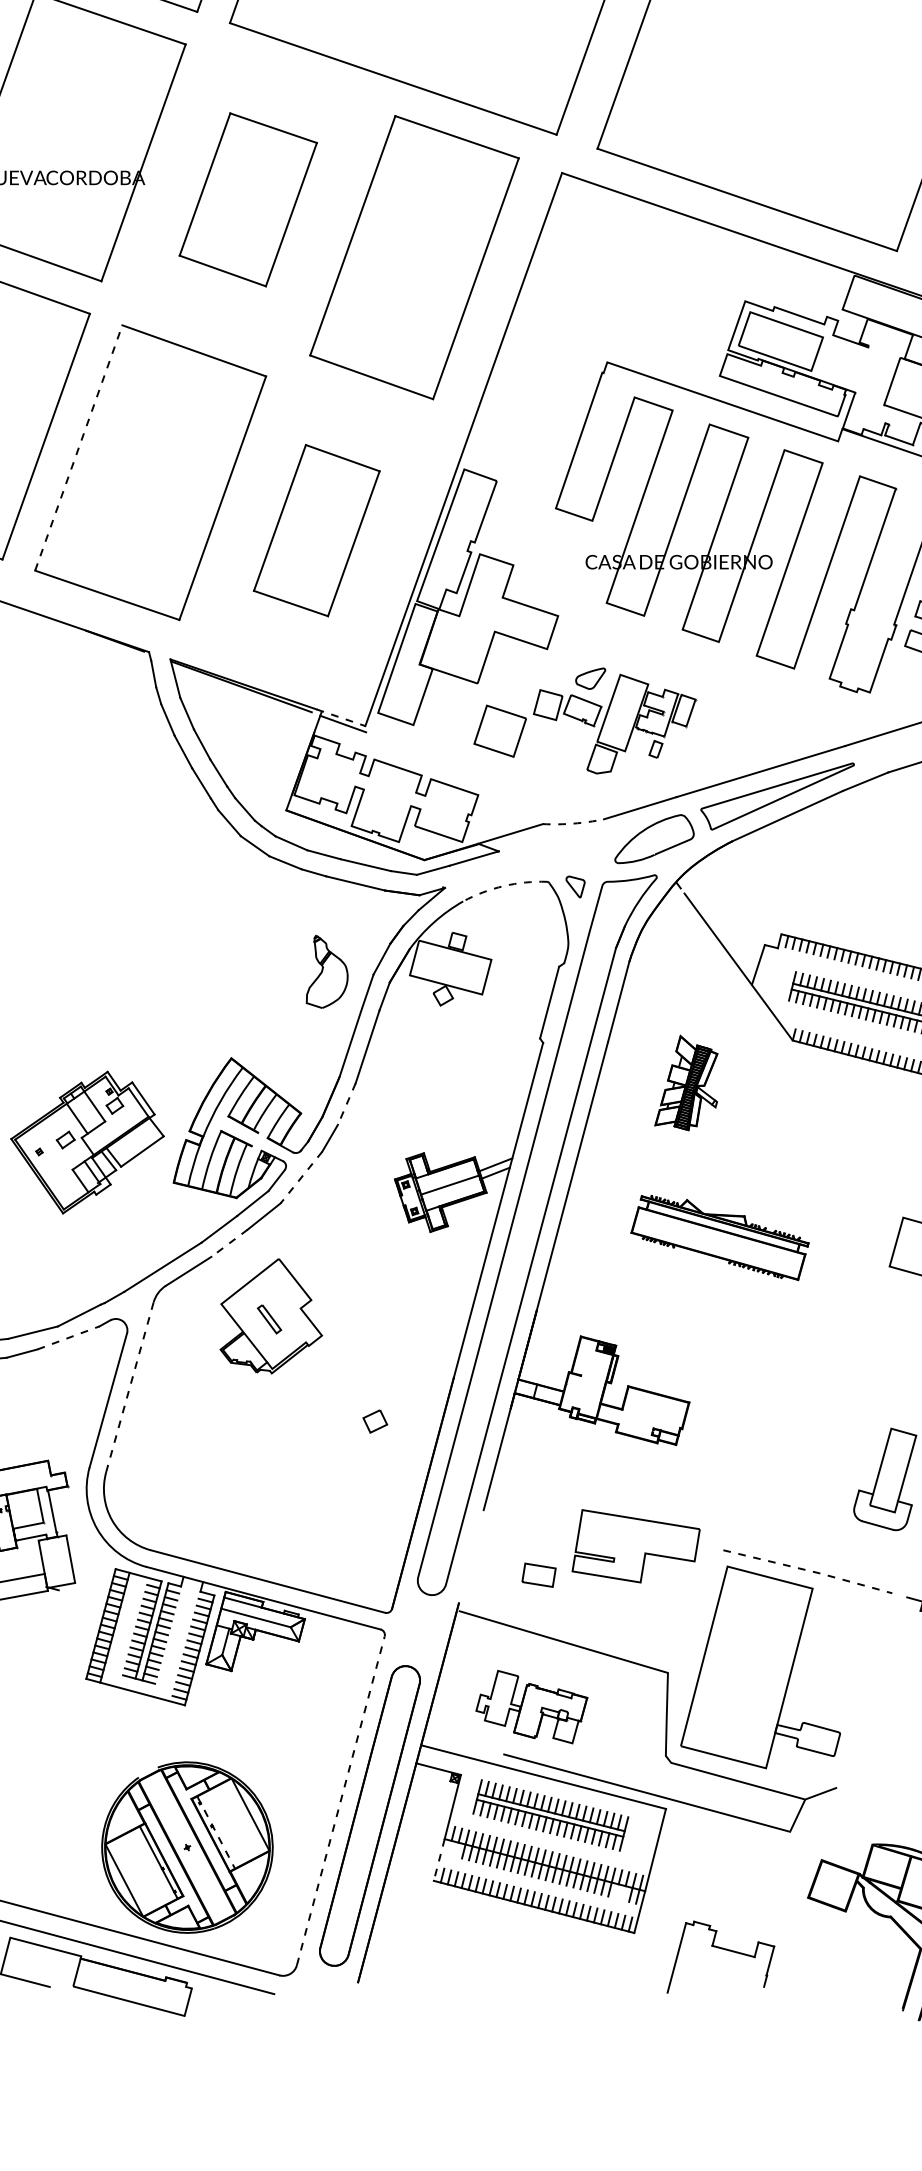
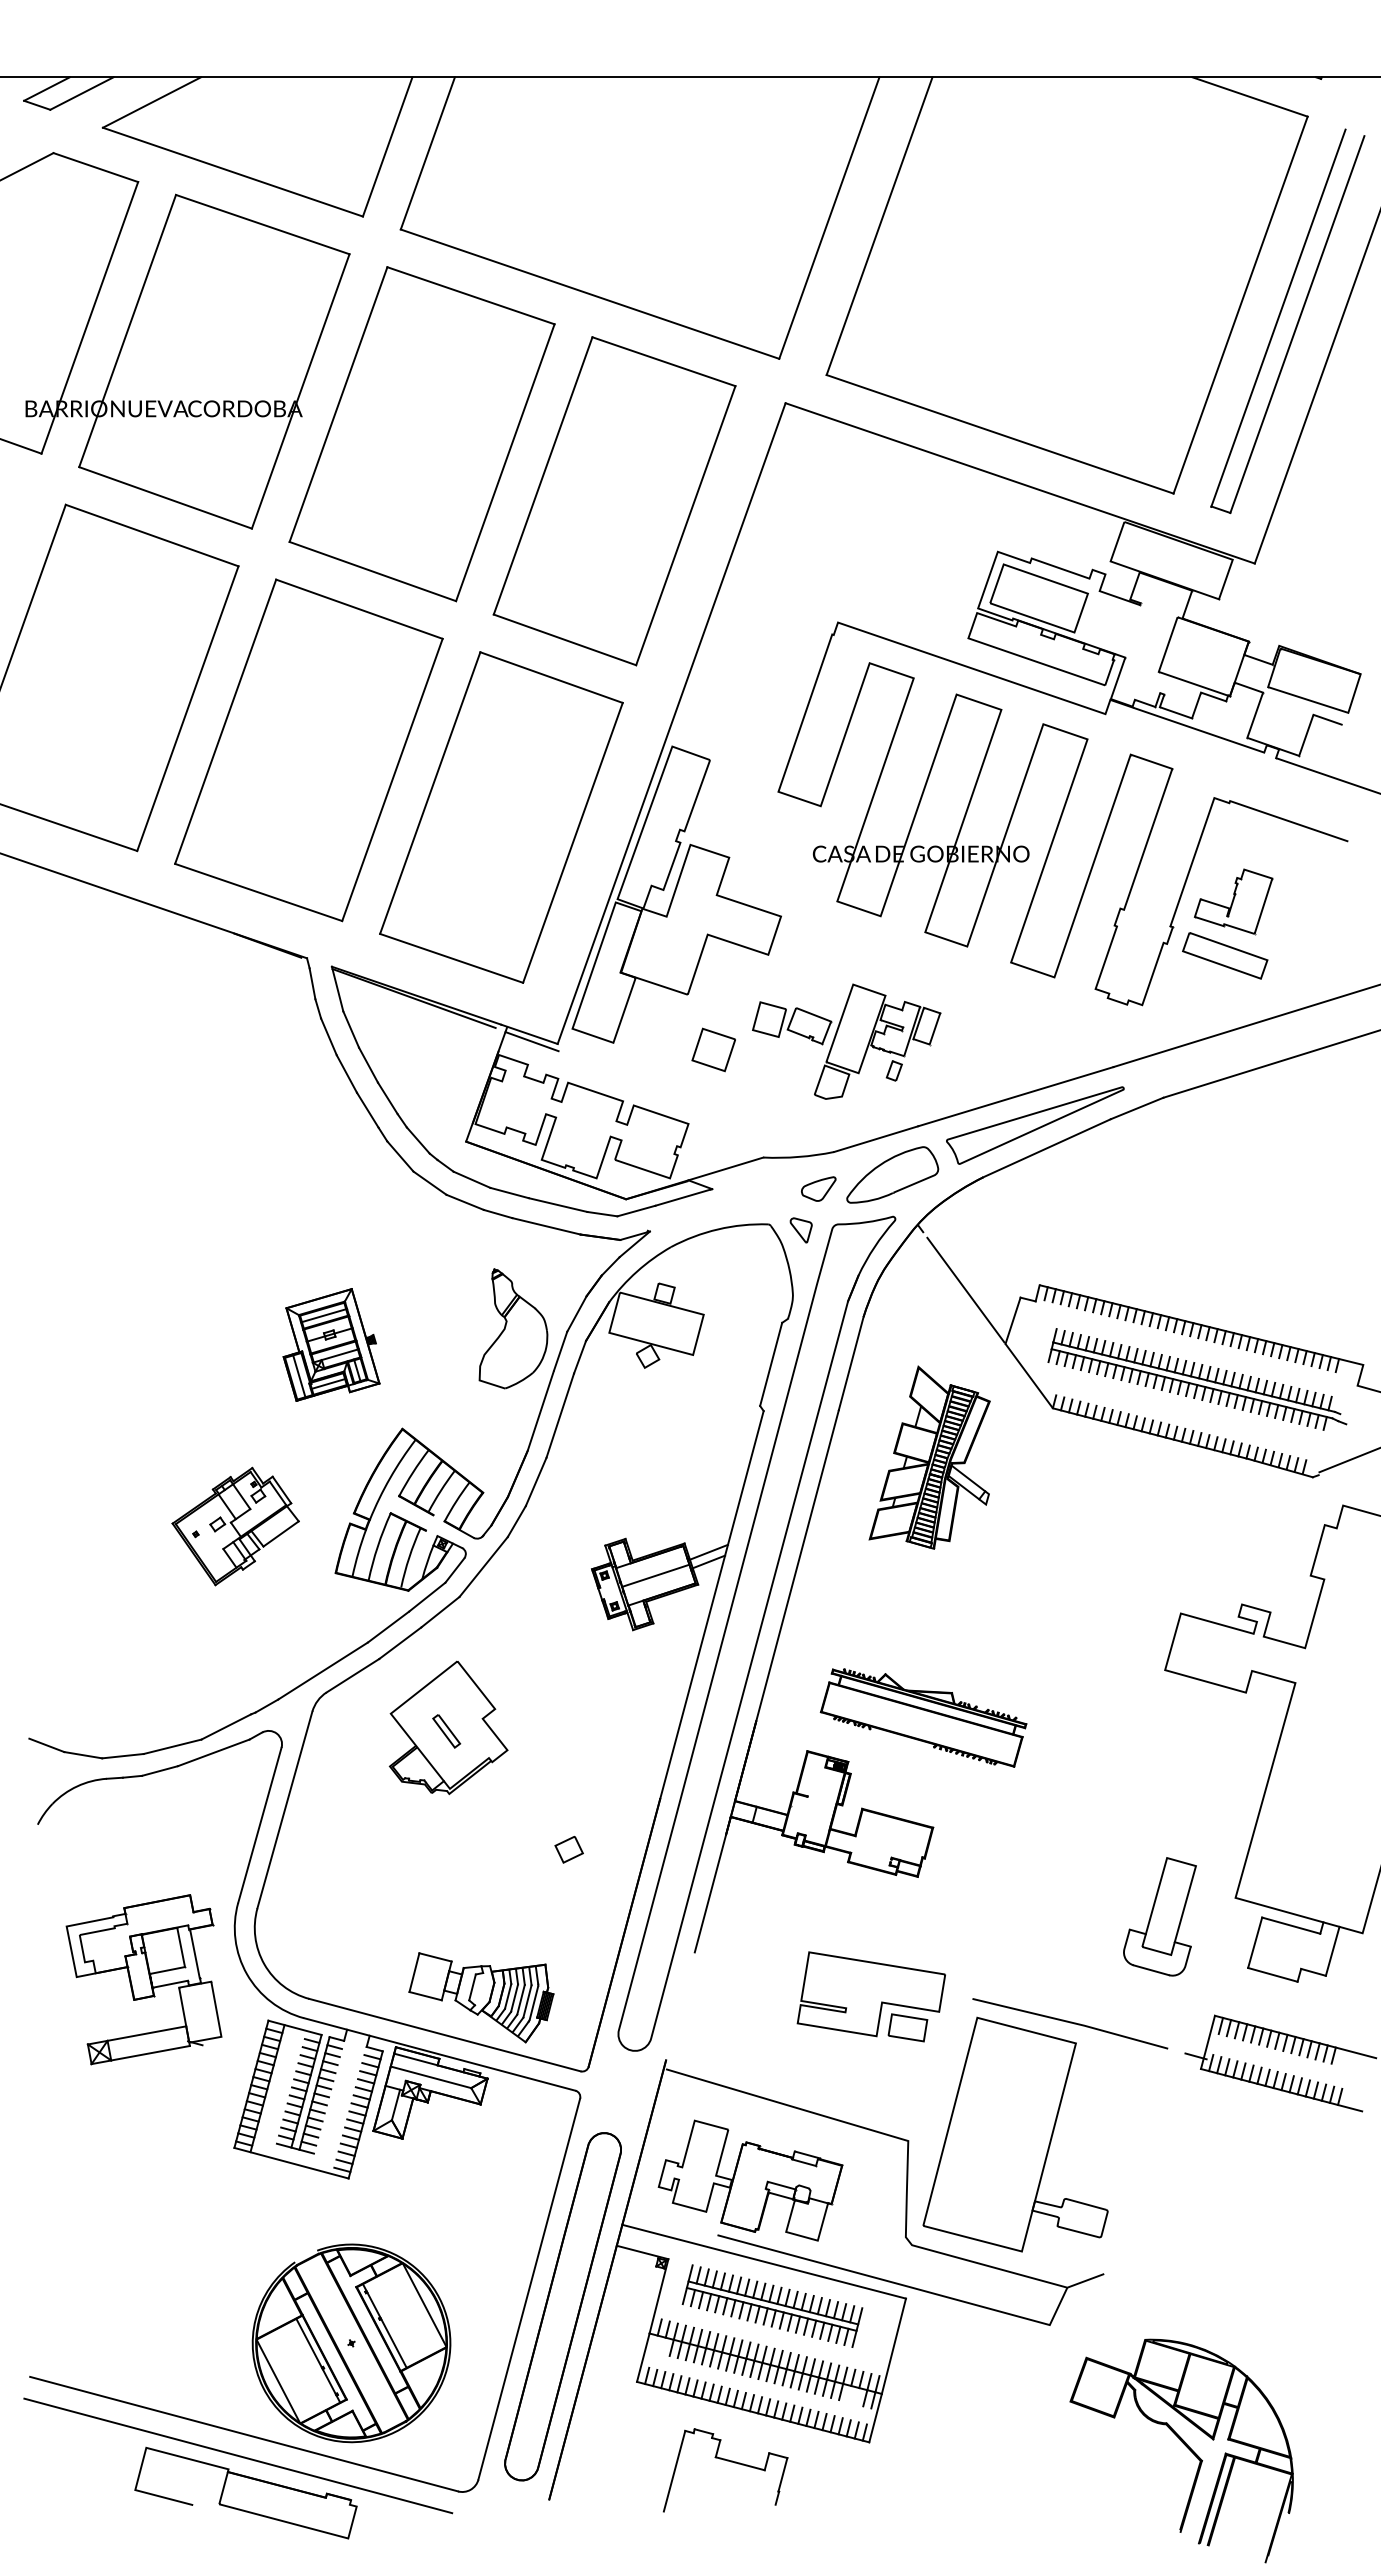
part: (247, 200) -> (421, 434), size x1.67
line: (78, 447) -> (225, 721), dashed -> solid
part: (316, 530) -> (501, 817), size x1.67
part: (590, 678) -> (818, 1188), moved
line: (341, 717) -> (529, 1034), dashed -> solid
part: (499, 730) -> (713, 1049), size x0.71
arc: (573, 823) -> (798, 1156), dashed -> solid
arc: (504, 886) -> (718, 1229), dashed -> solid
part: (327, 971) -> (513, 1328), size x1.43
part: (170, 985) -> (331, 1344), added
part: (686, 1082) -> (929, 1457), size x1.67
line: (346, 1104) -> (535, 1482), dashed -> solid
part: (87, 1142) -> (235, 1526), size x0.71
line: (301, 1177) -> (483, 1567), dashed -> solid
part: (719, 1237) -> (923, 1717), moved
line: (228, 1243) -> (399, 1643), dashed -> solid
line: (69, 1337) -> (214, 1752), dashed -> solid
line: (129, 1387) -> (284, 1810), dashed -> solid
part: (299, 1549) -> (481, 1997), added
line: (807, 1570) -> (1070, 2022), dashed -> solid
part: (538, 1574) -> (907, 2027), moved
part: (531, 1707) -> (750, 2180), size x1.43
line: (341, 1800) -> (529, 2288), dashed -> solid
line: (216, 1833) -> (385, 2326), dashed -> solid
line: (439, 1859) -> (643, 2357), dashed -> solid
part: (722, 1949) -> (727, 2461), moved

